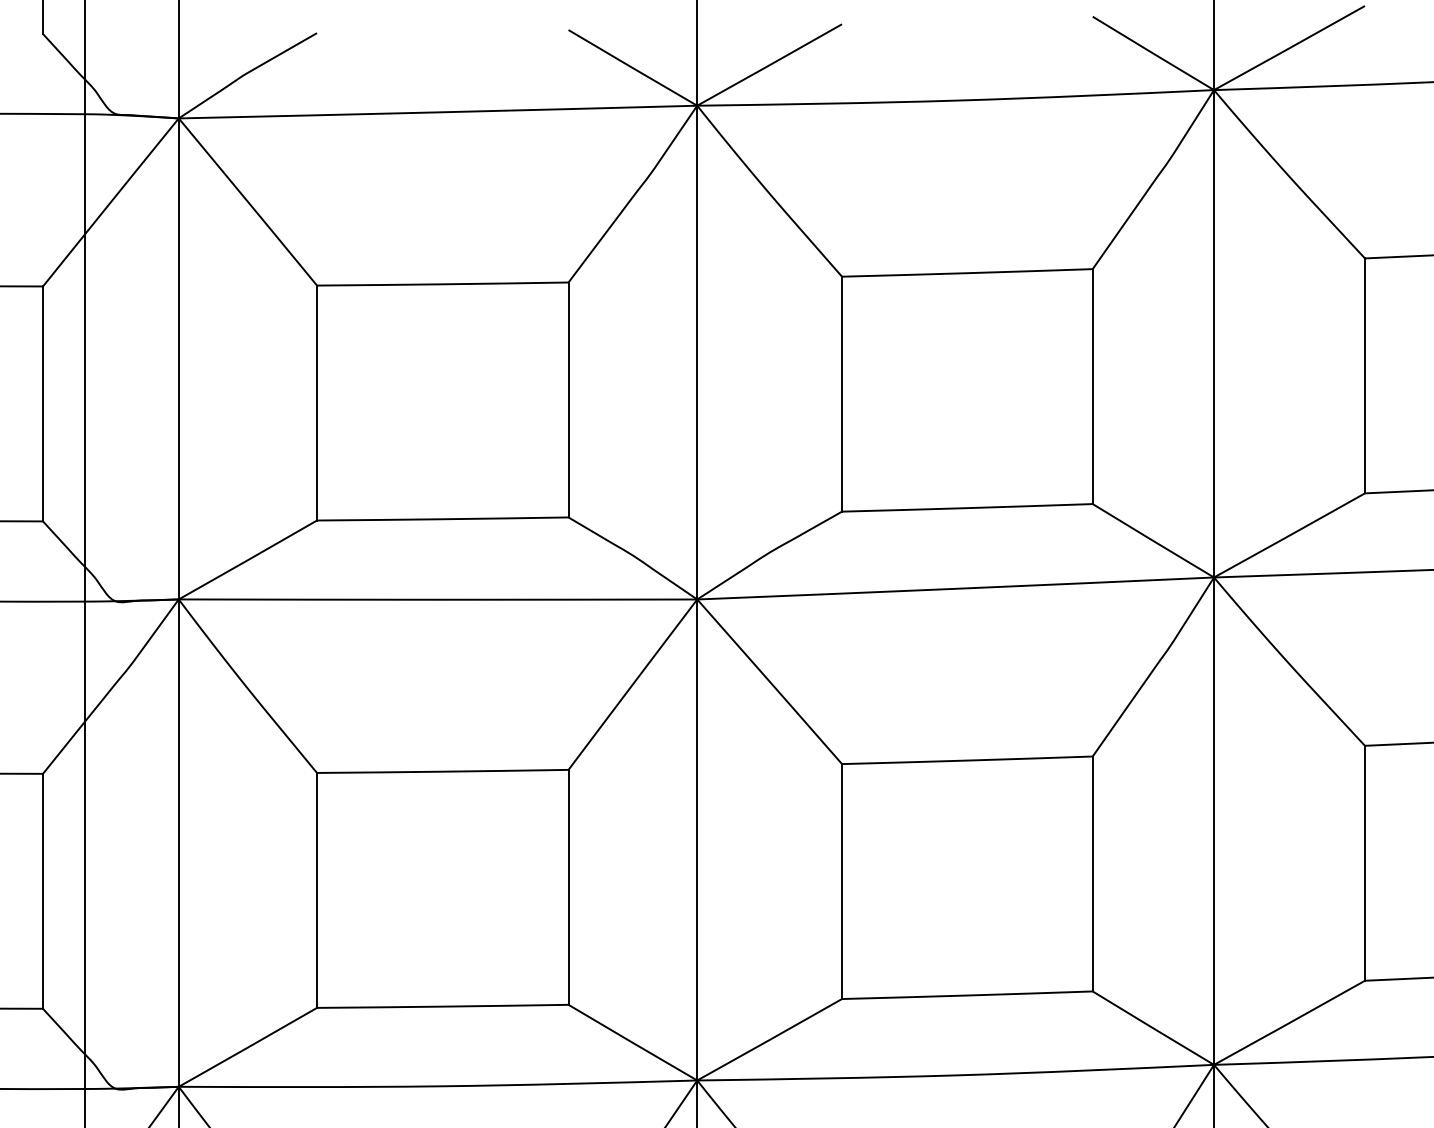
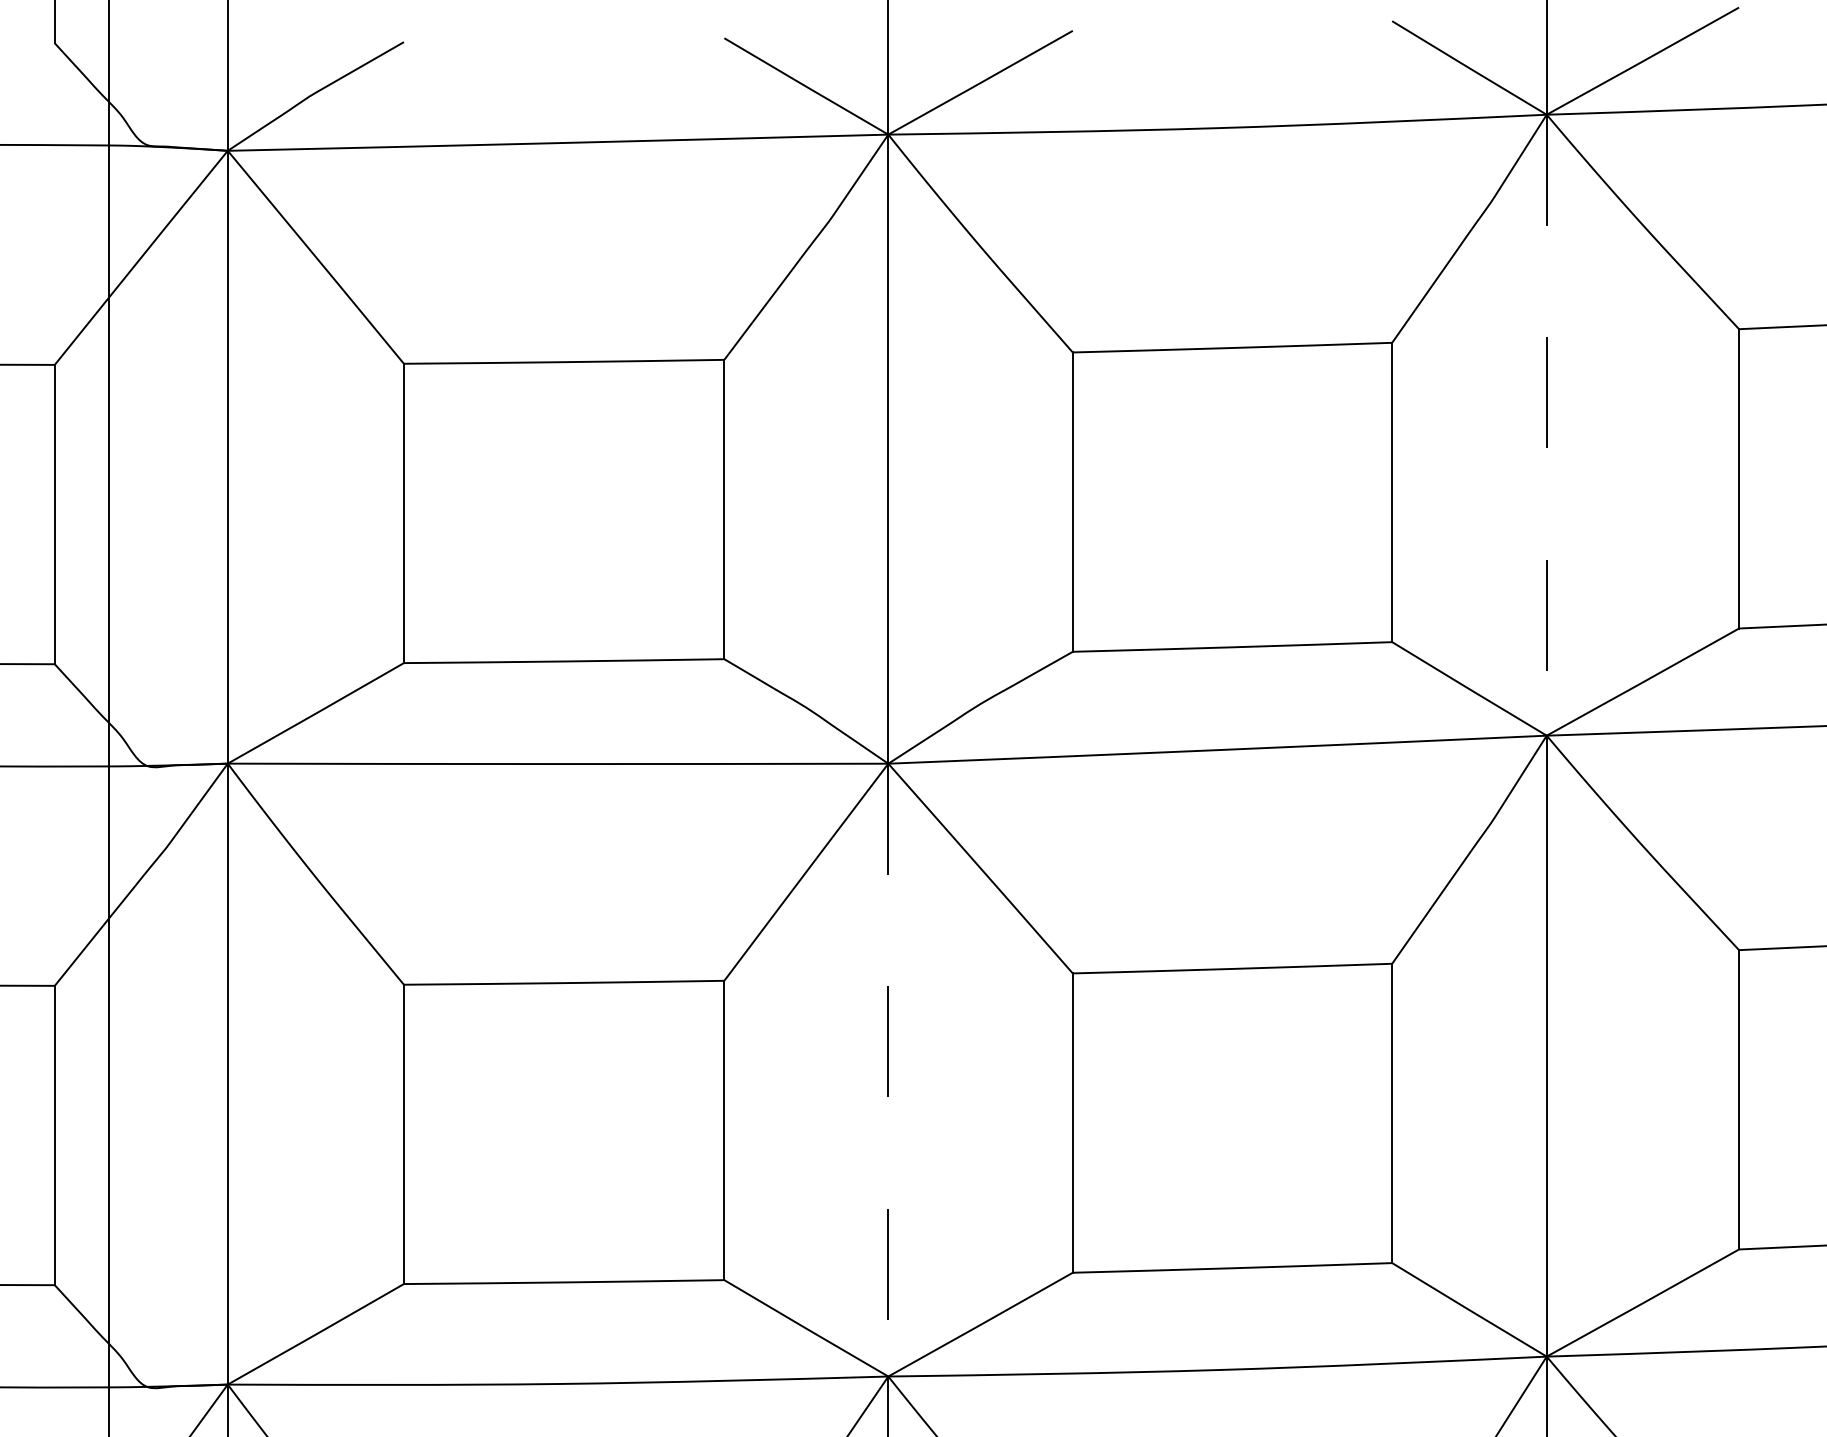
line: (1213, 334) -> (1546, 425), solid -> dashed
line: (697, 840) -> (888, 1070), solid -> dashed

